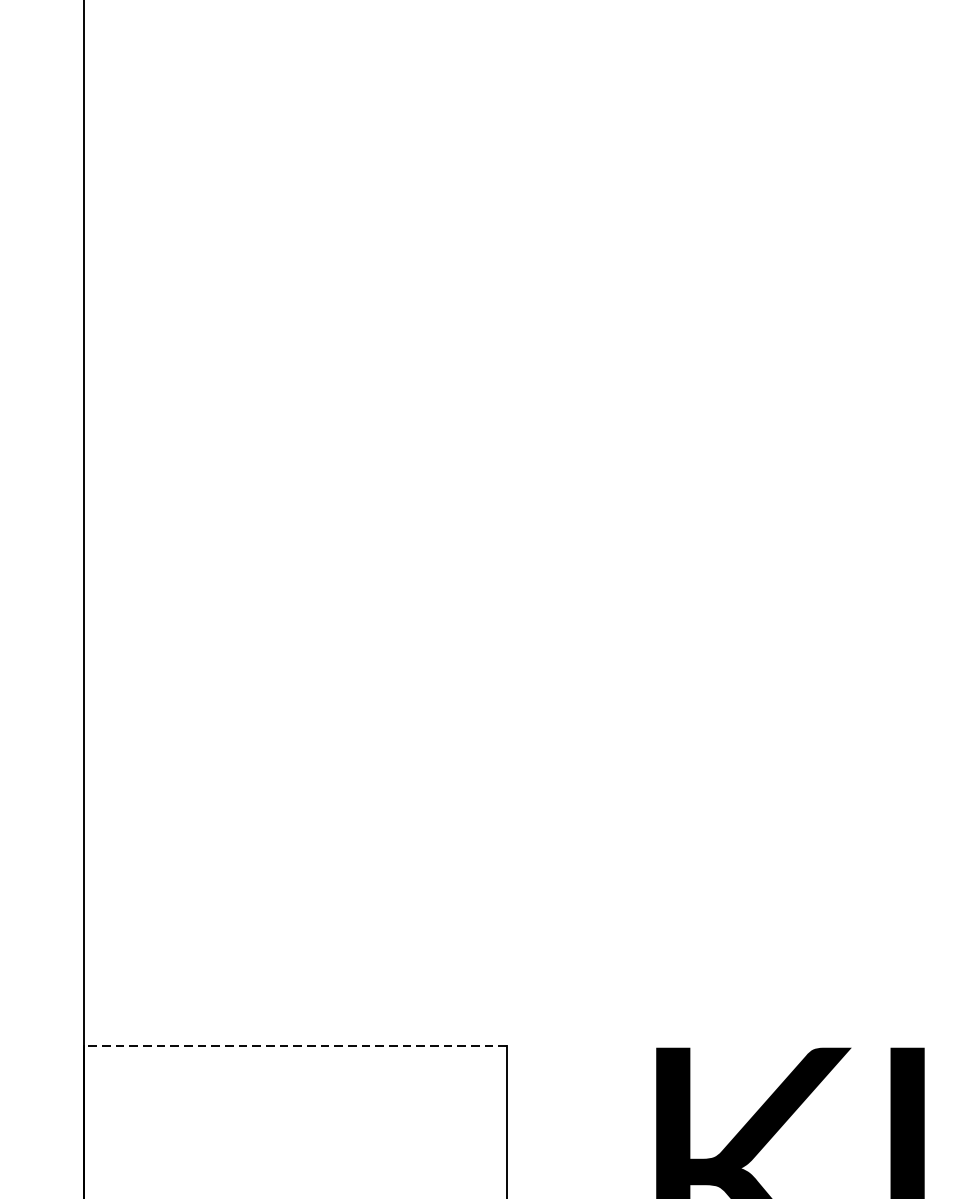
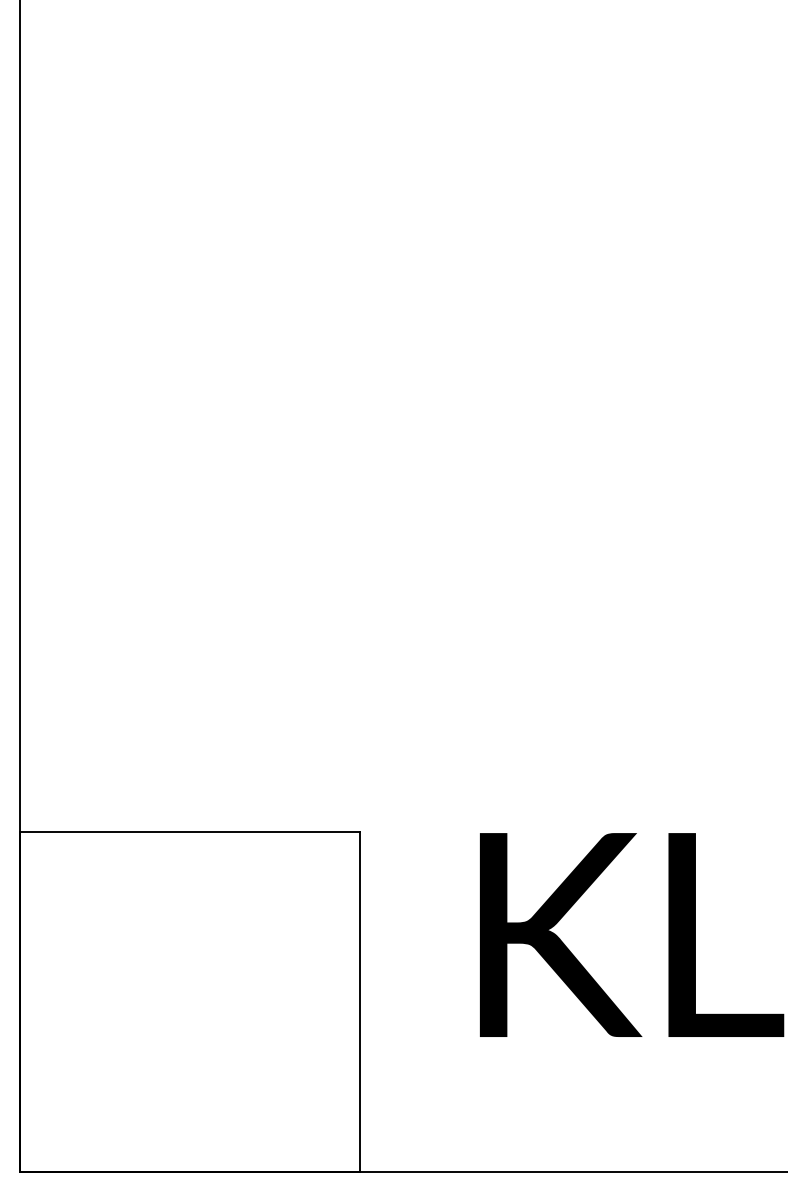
line: (295, 1045) -> (189, 831), dashed -> solid

